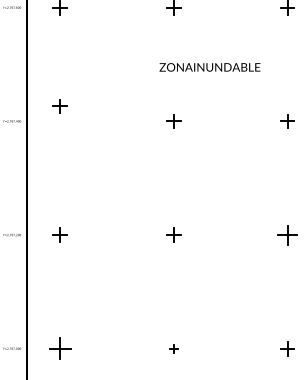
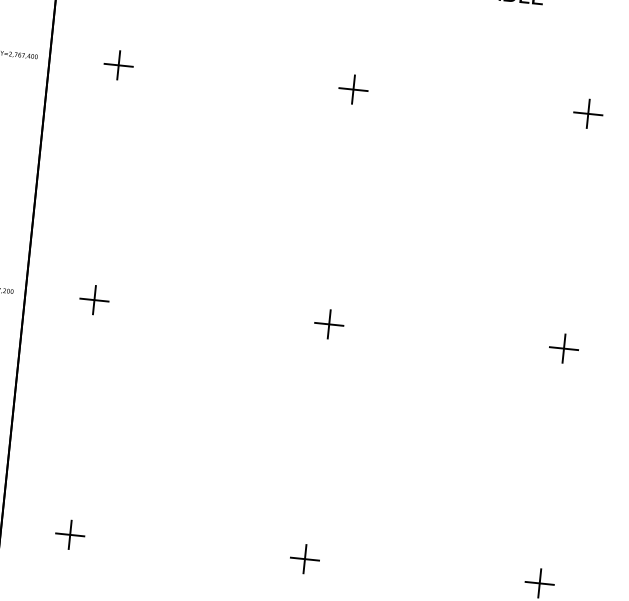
part: (59, 106) -> (117, 65), moved
part: (287, 234) -> (563, 347), size x0.71
part: (59, 348) -> (68, 534), size x0.62
part: (173, 348) -> (304, 558), size x1.67

